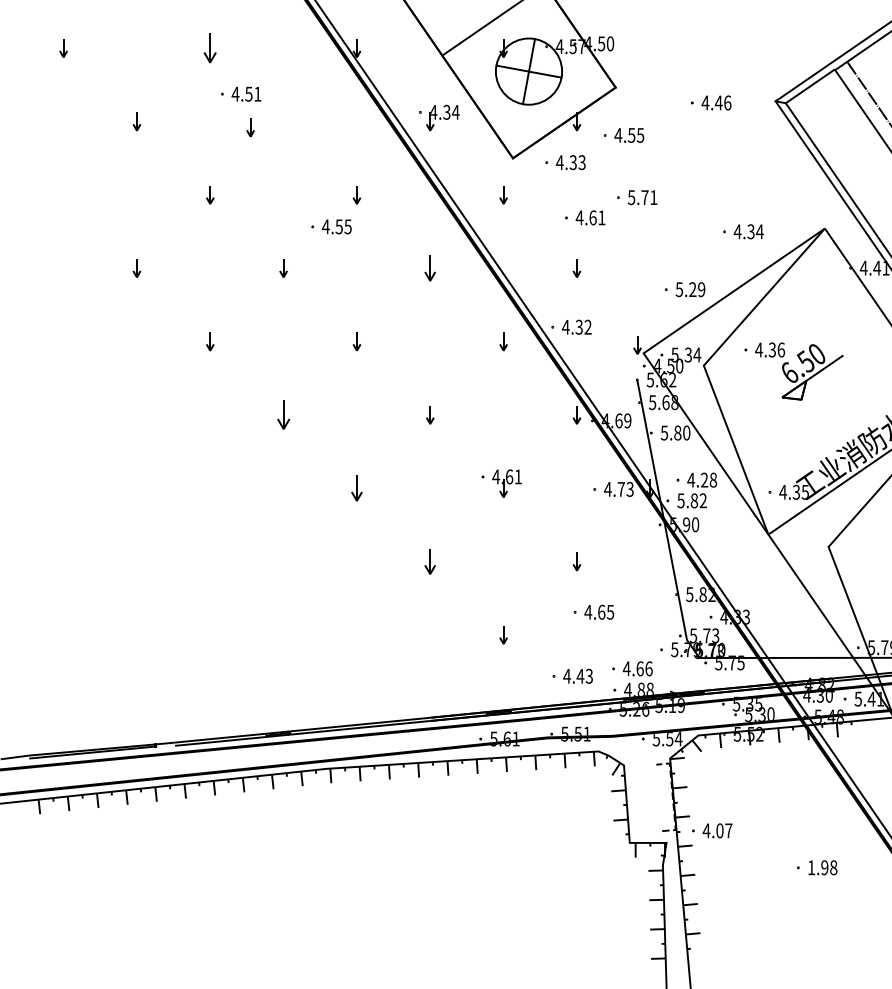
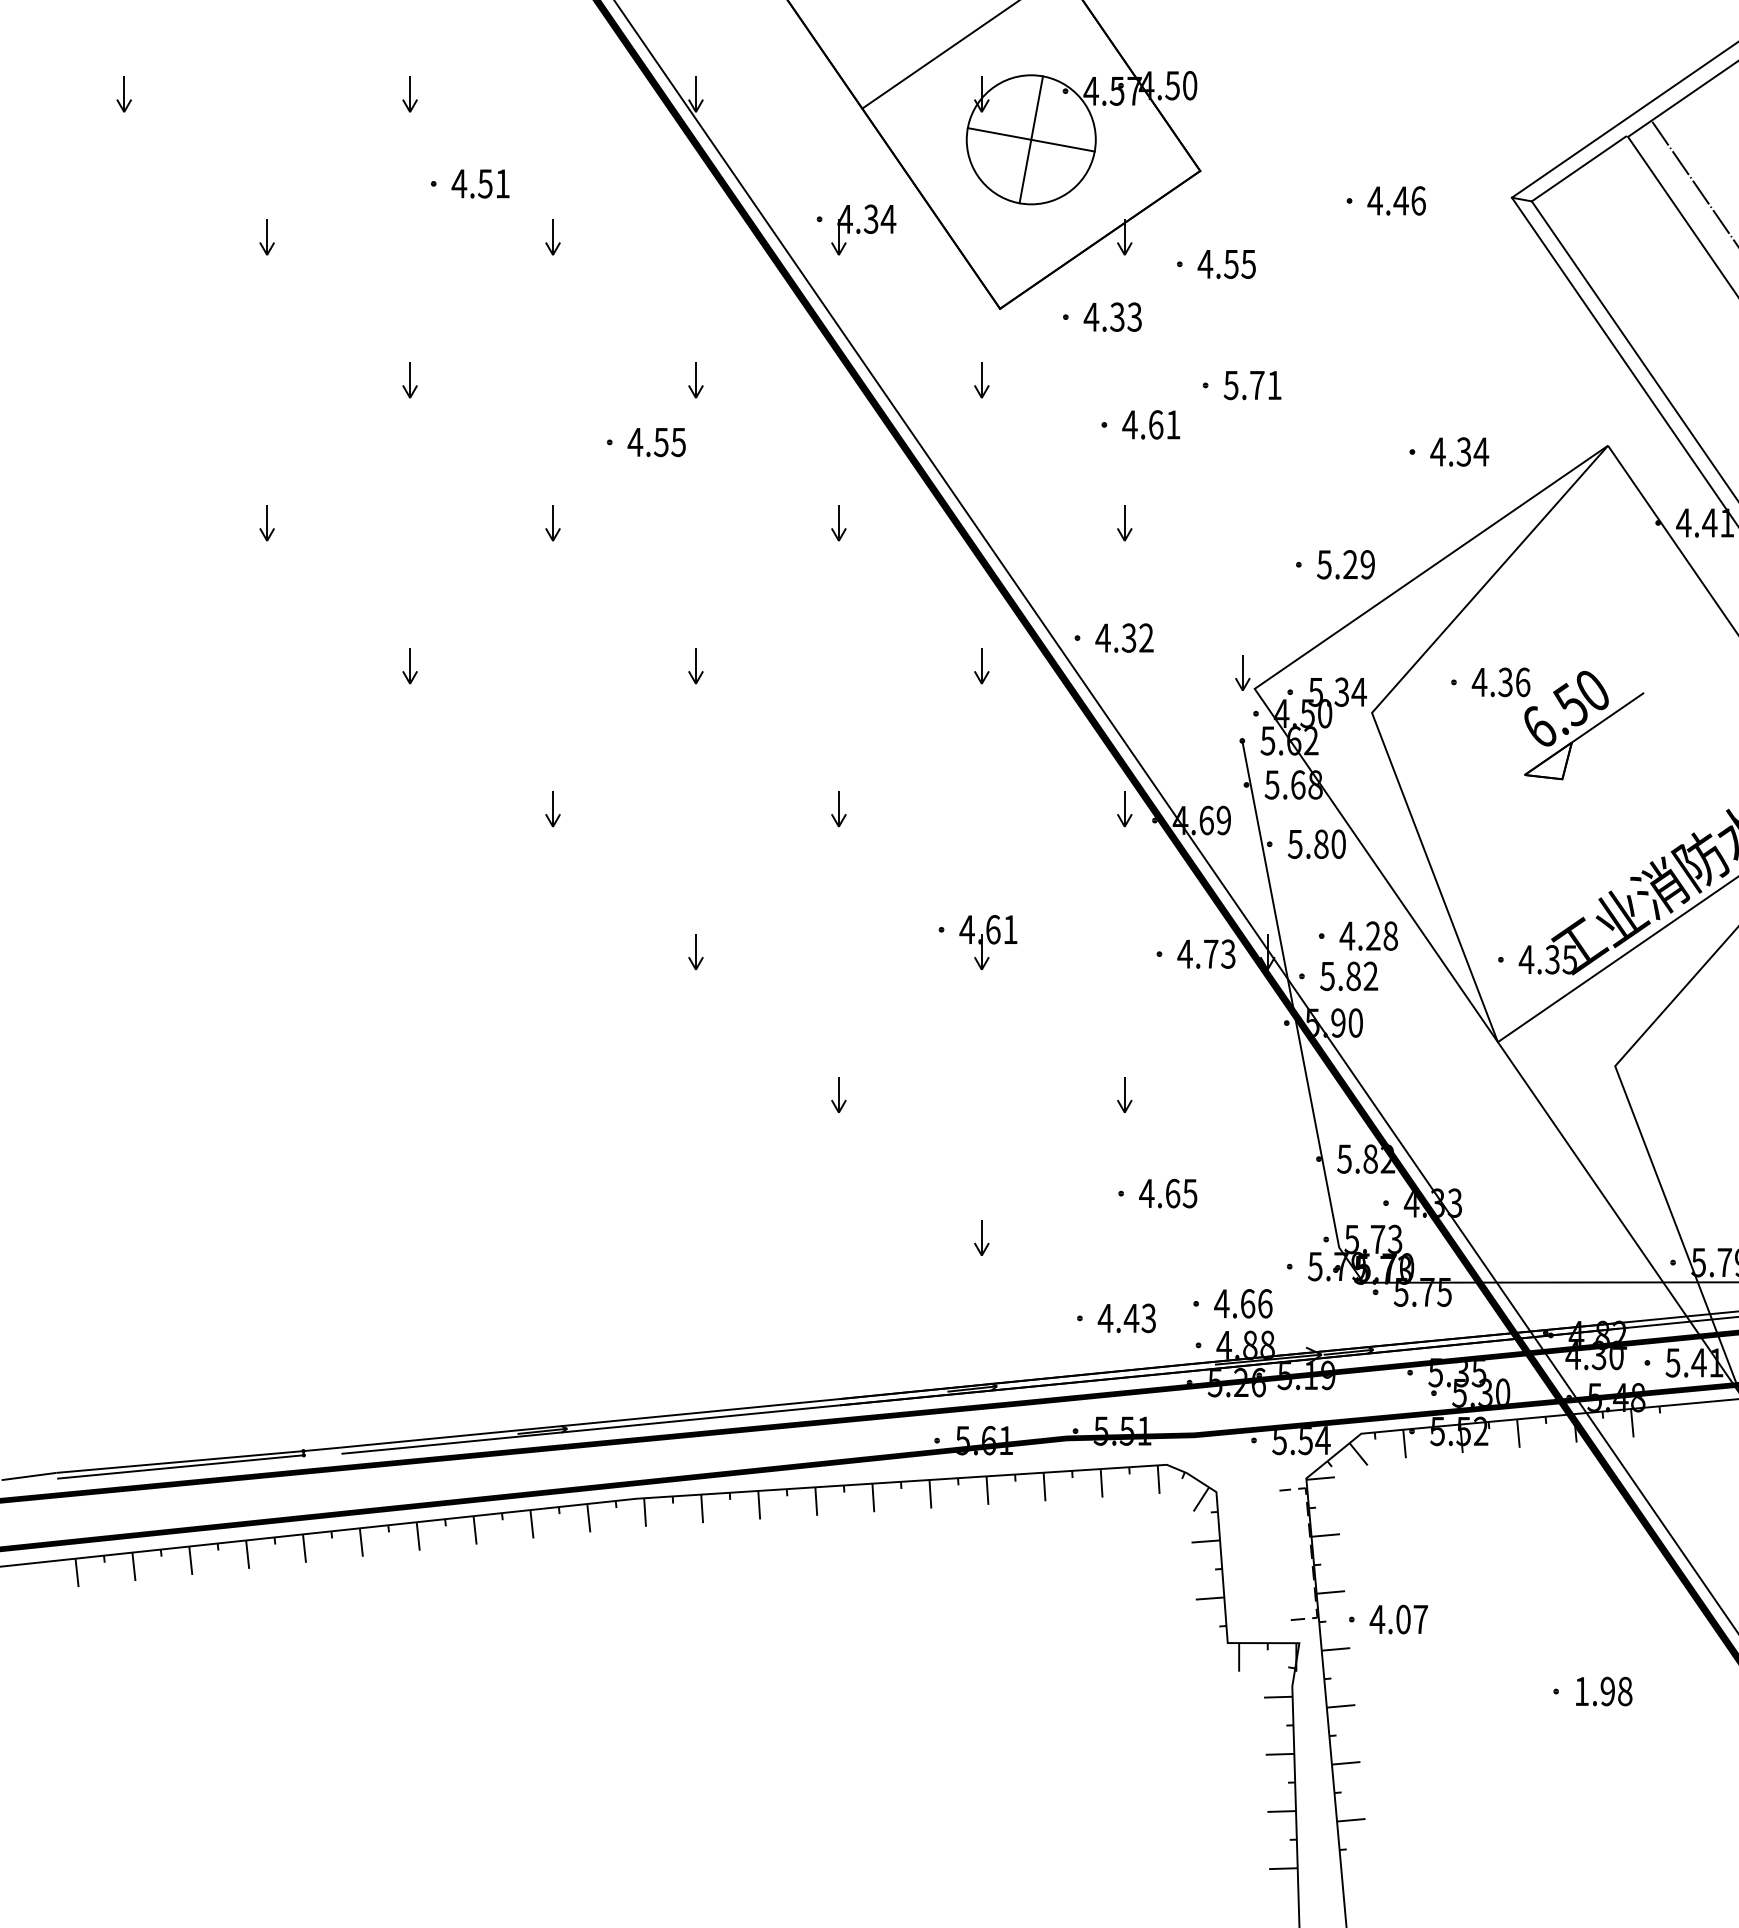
part: (210, 48) -> (410, 94), size x0.62
part: (250, 127) -> (552, 237), moved
part: (430, 268) -> (839, 523), size x0.71
part: (283, 415) -> (552, 810), size x0.62
part: (356, 488) -> (695, 952), size x0.71
part: (430, 561) -> (839, 1094), size x0.71

